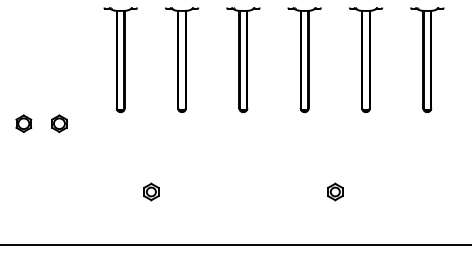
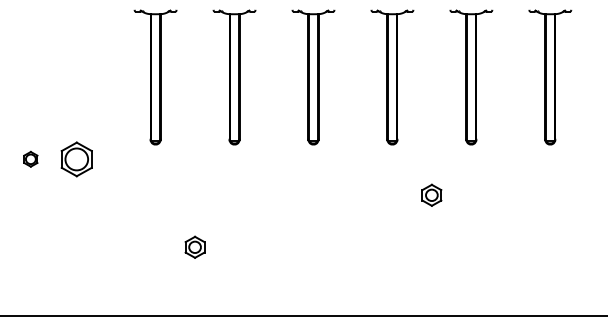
part: (23, 123) -> (30, 158), size x0.7
part: (59, 123) -> (76, 159), size x1.6
part: (335, 191) -> (431, 194), moved

